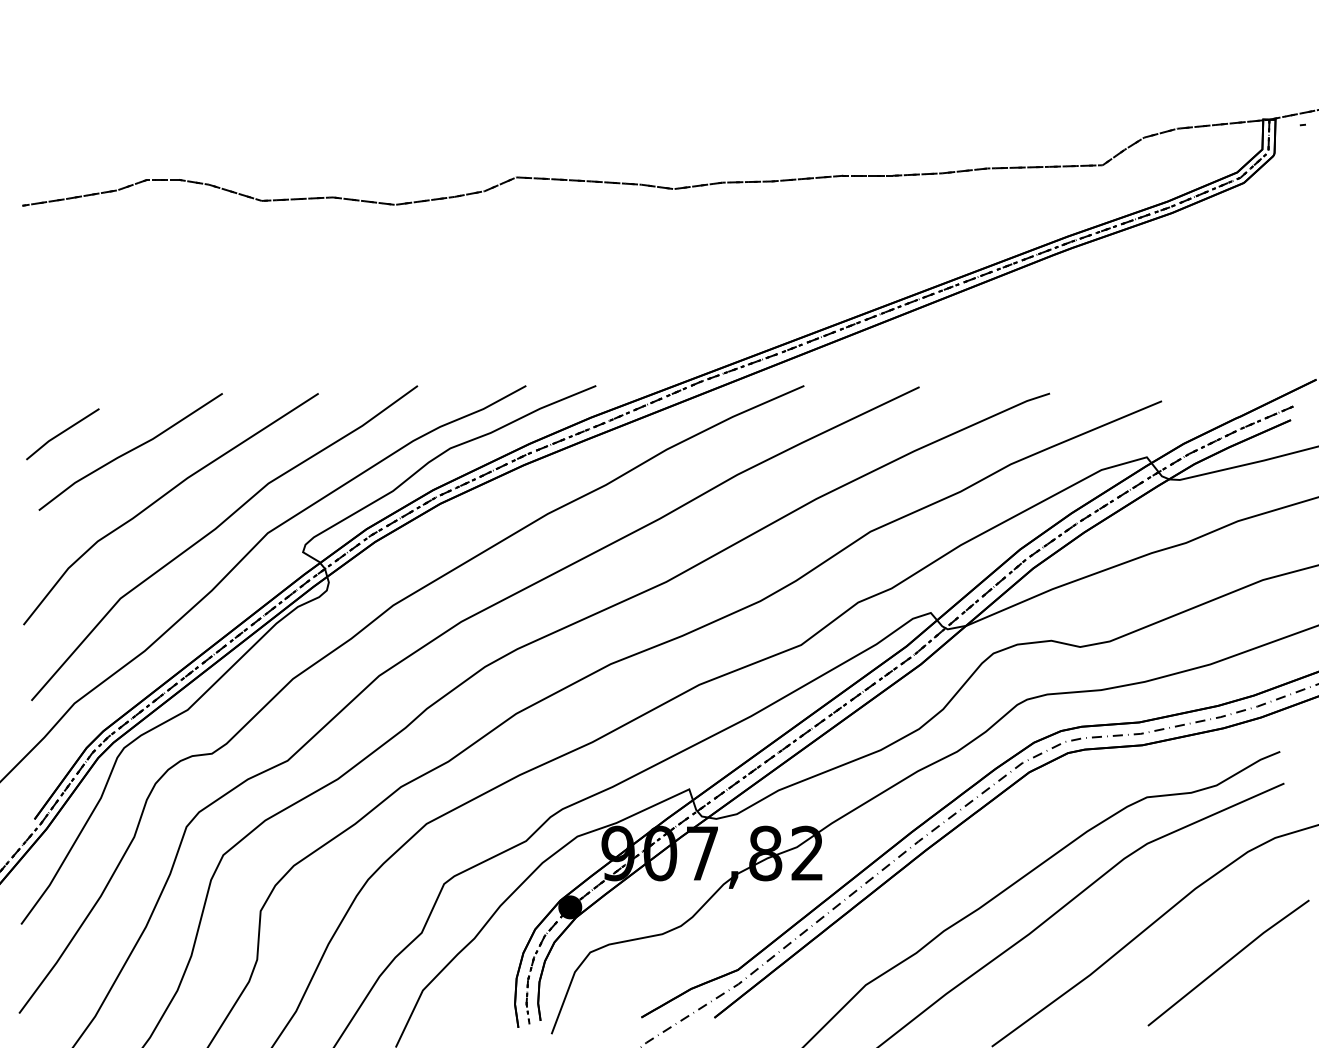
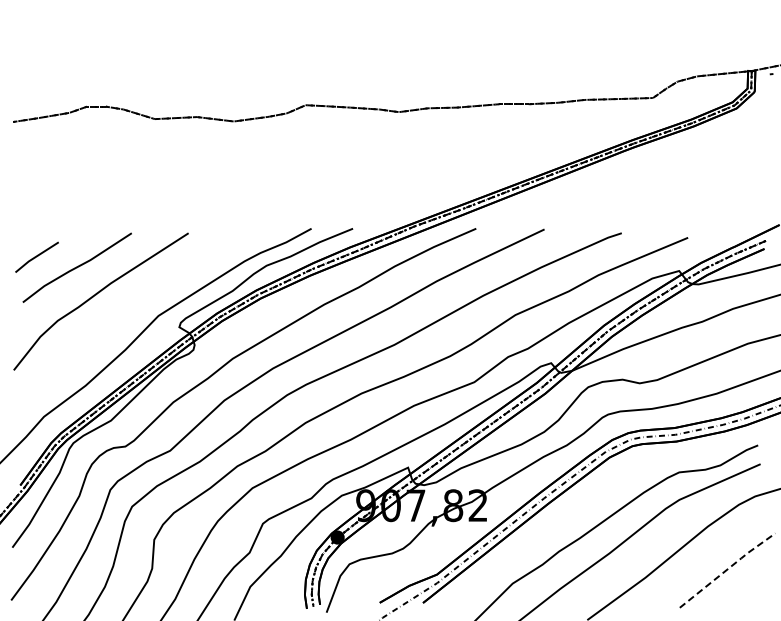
curve: (213, 532) -> (126, 315), removed
line: (1230, 959) -> (728, 568), solid -> dashed

